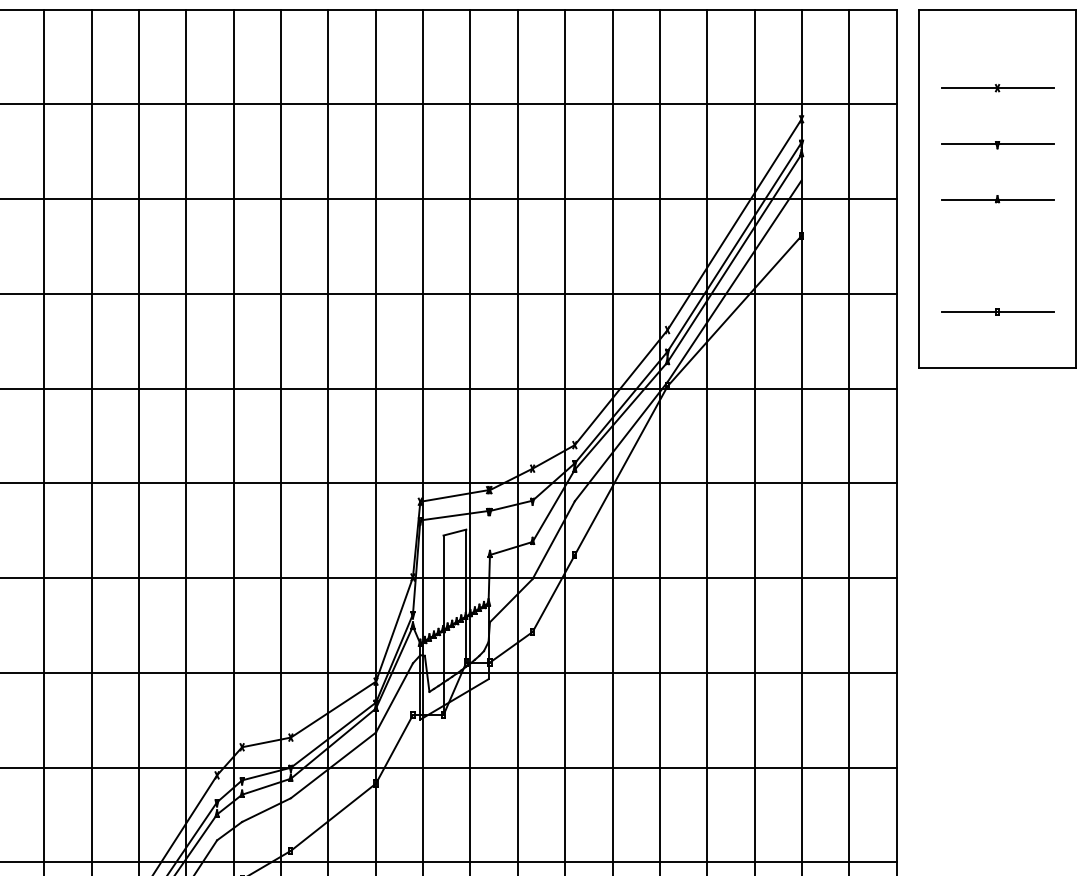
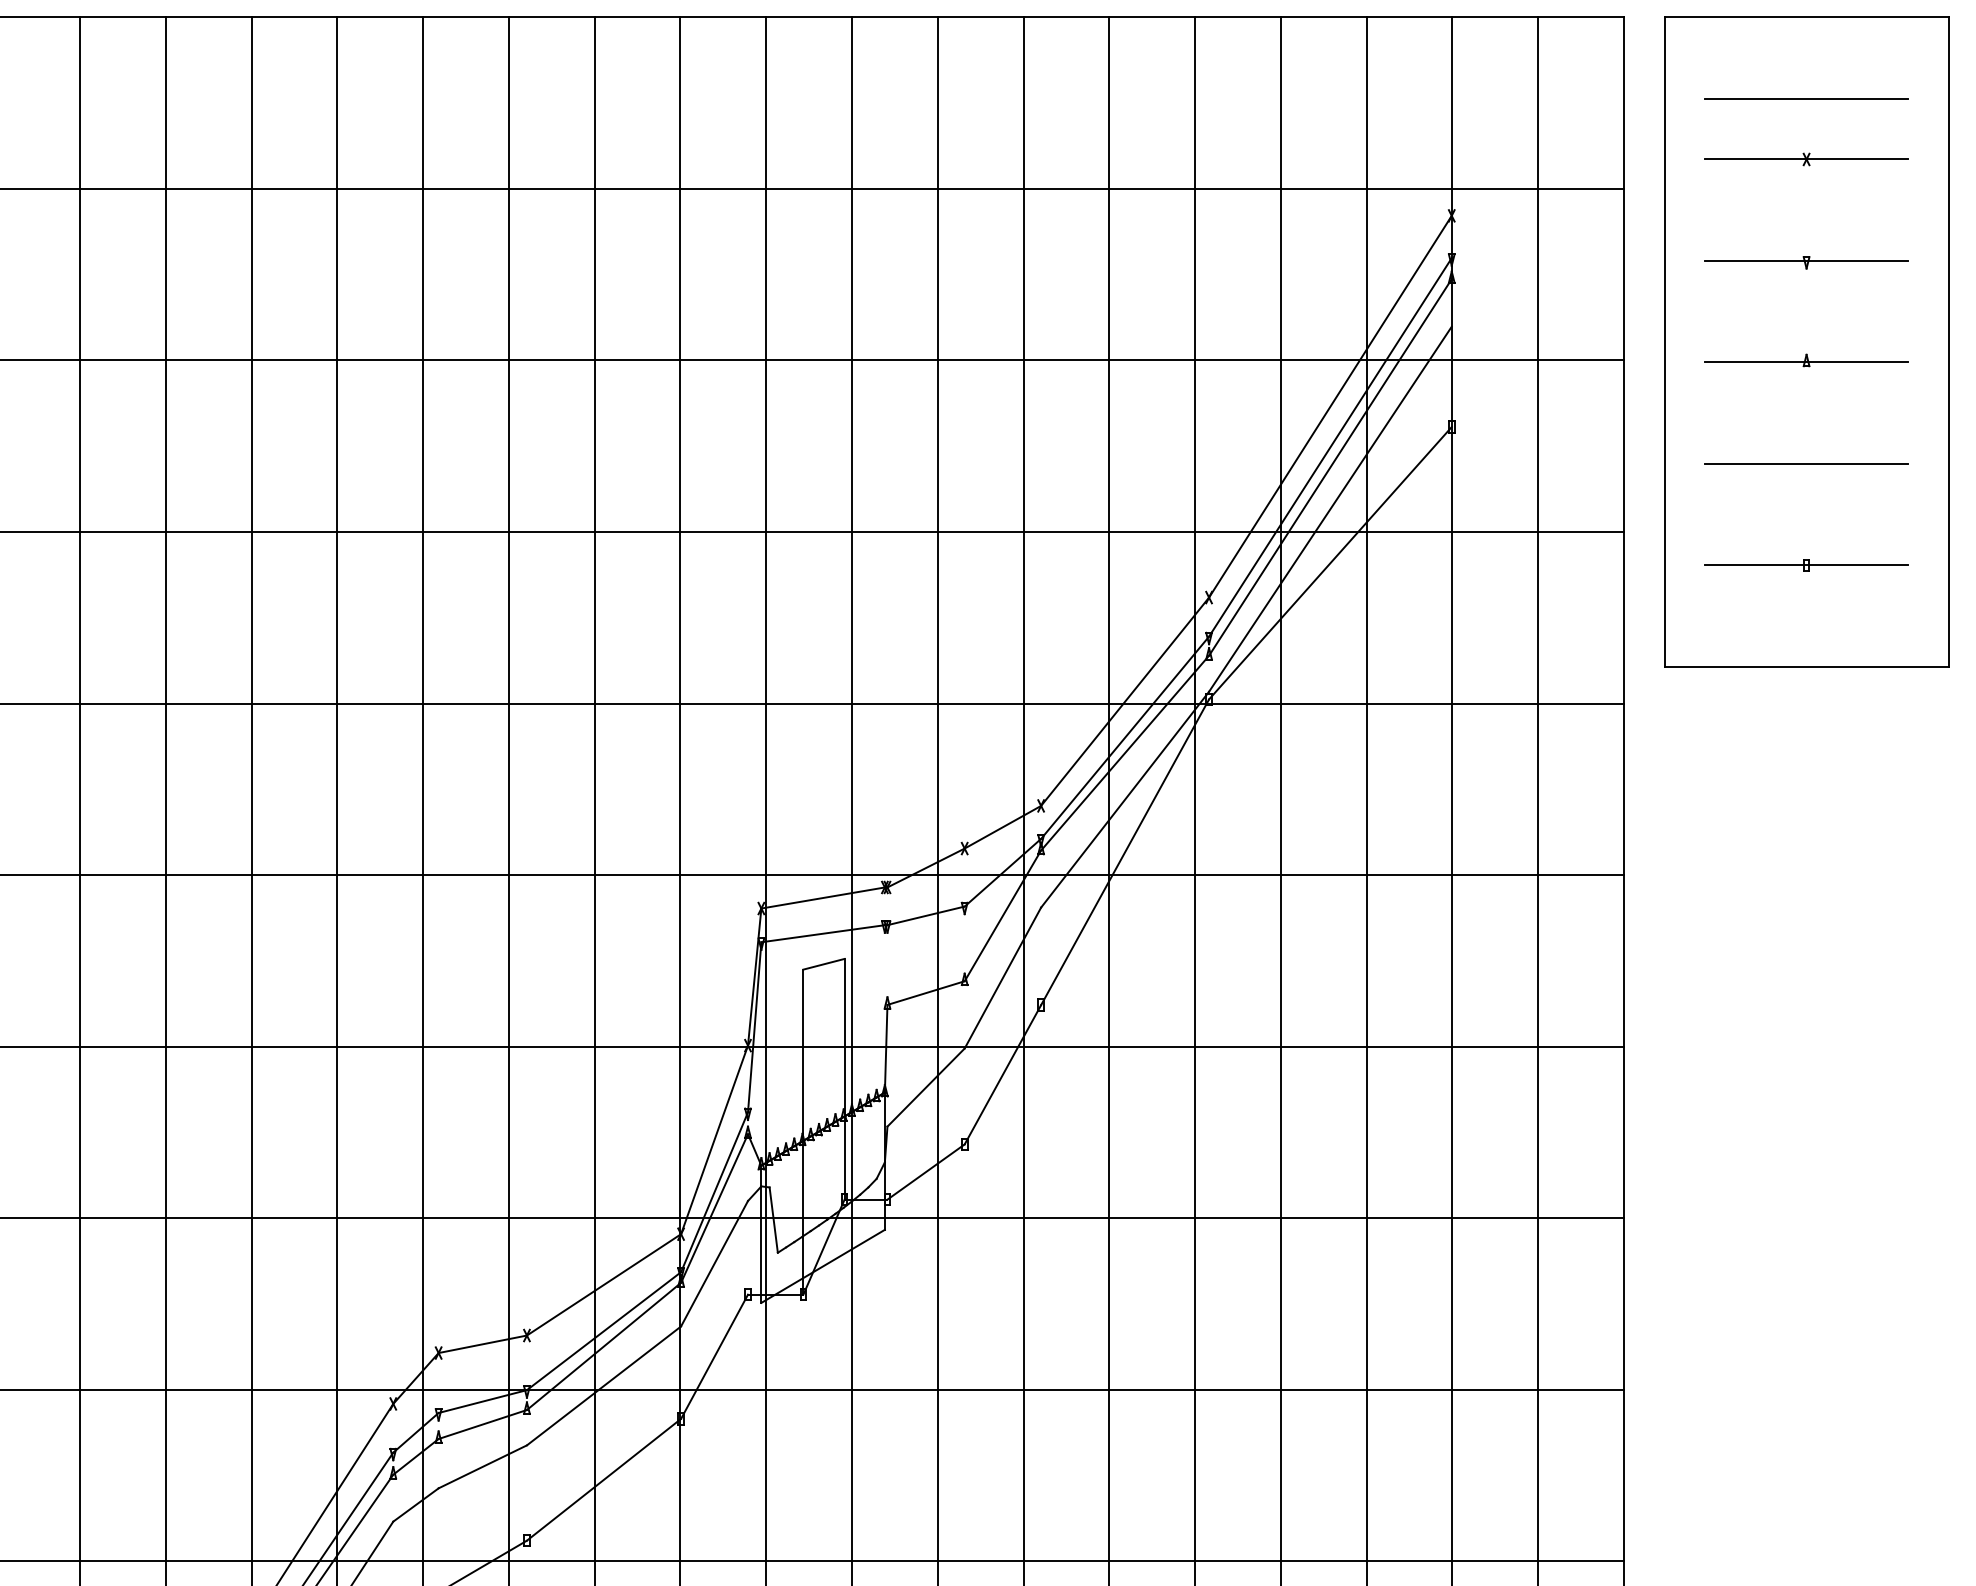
line: (997, 54) -> (1806, 98), added
line: (997, 256) -> (1806, 464), added

